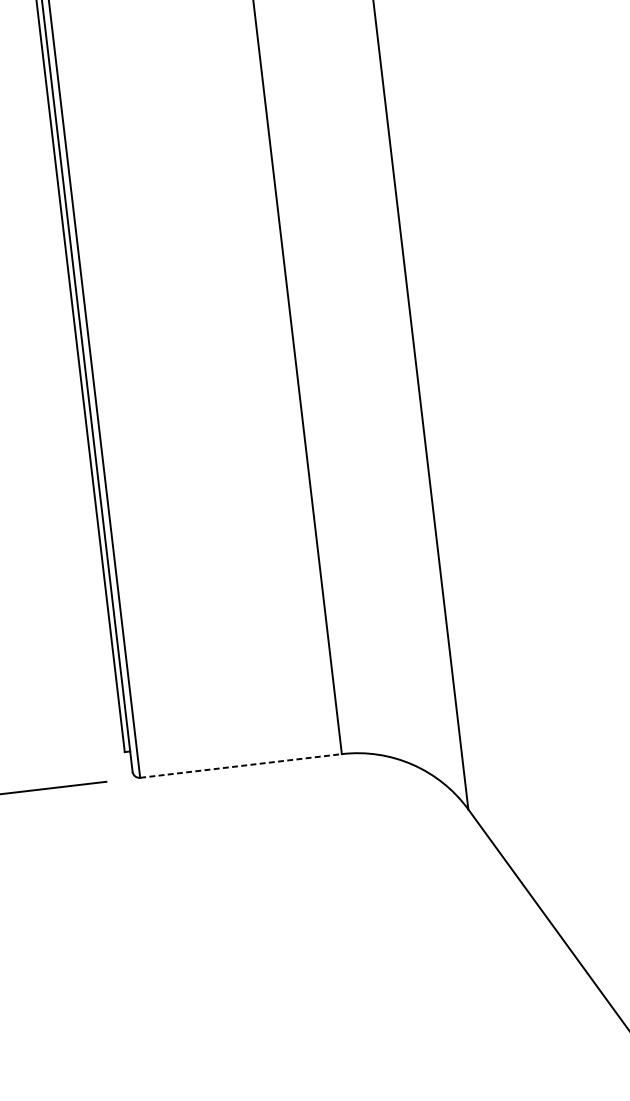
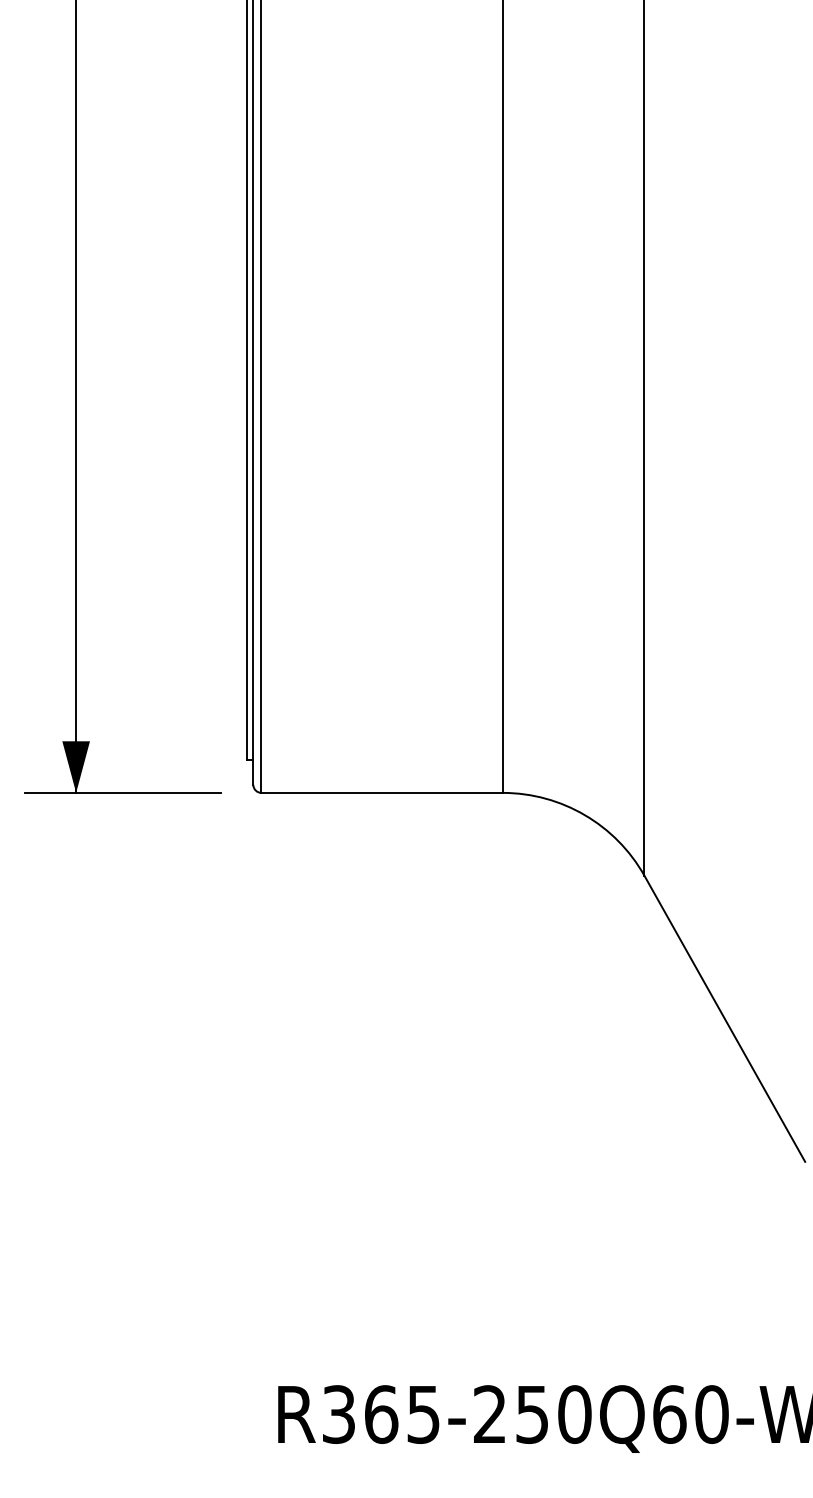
line: (241, 765) -> (382, 792), dashed -> solid

